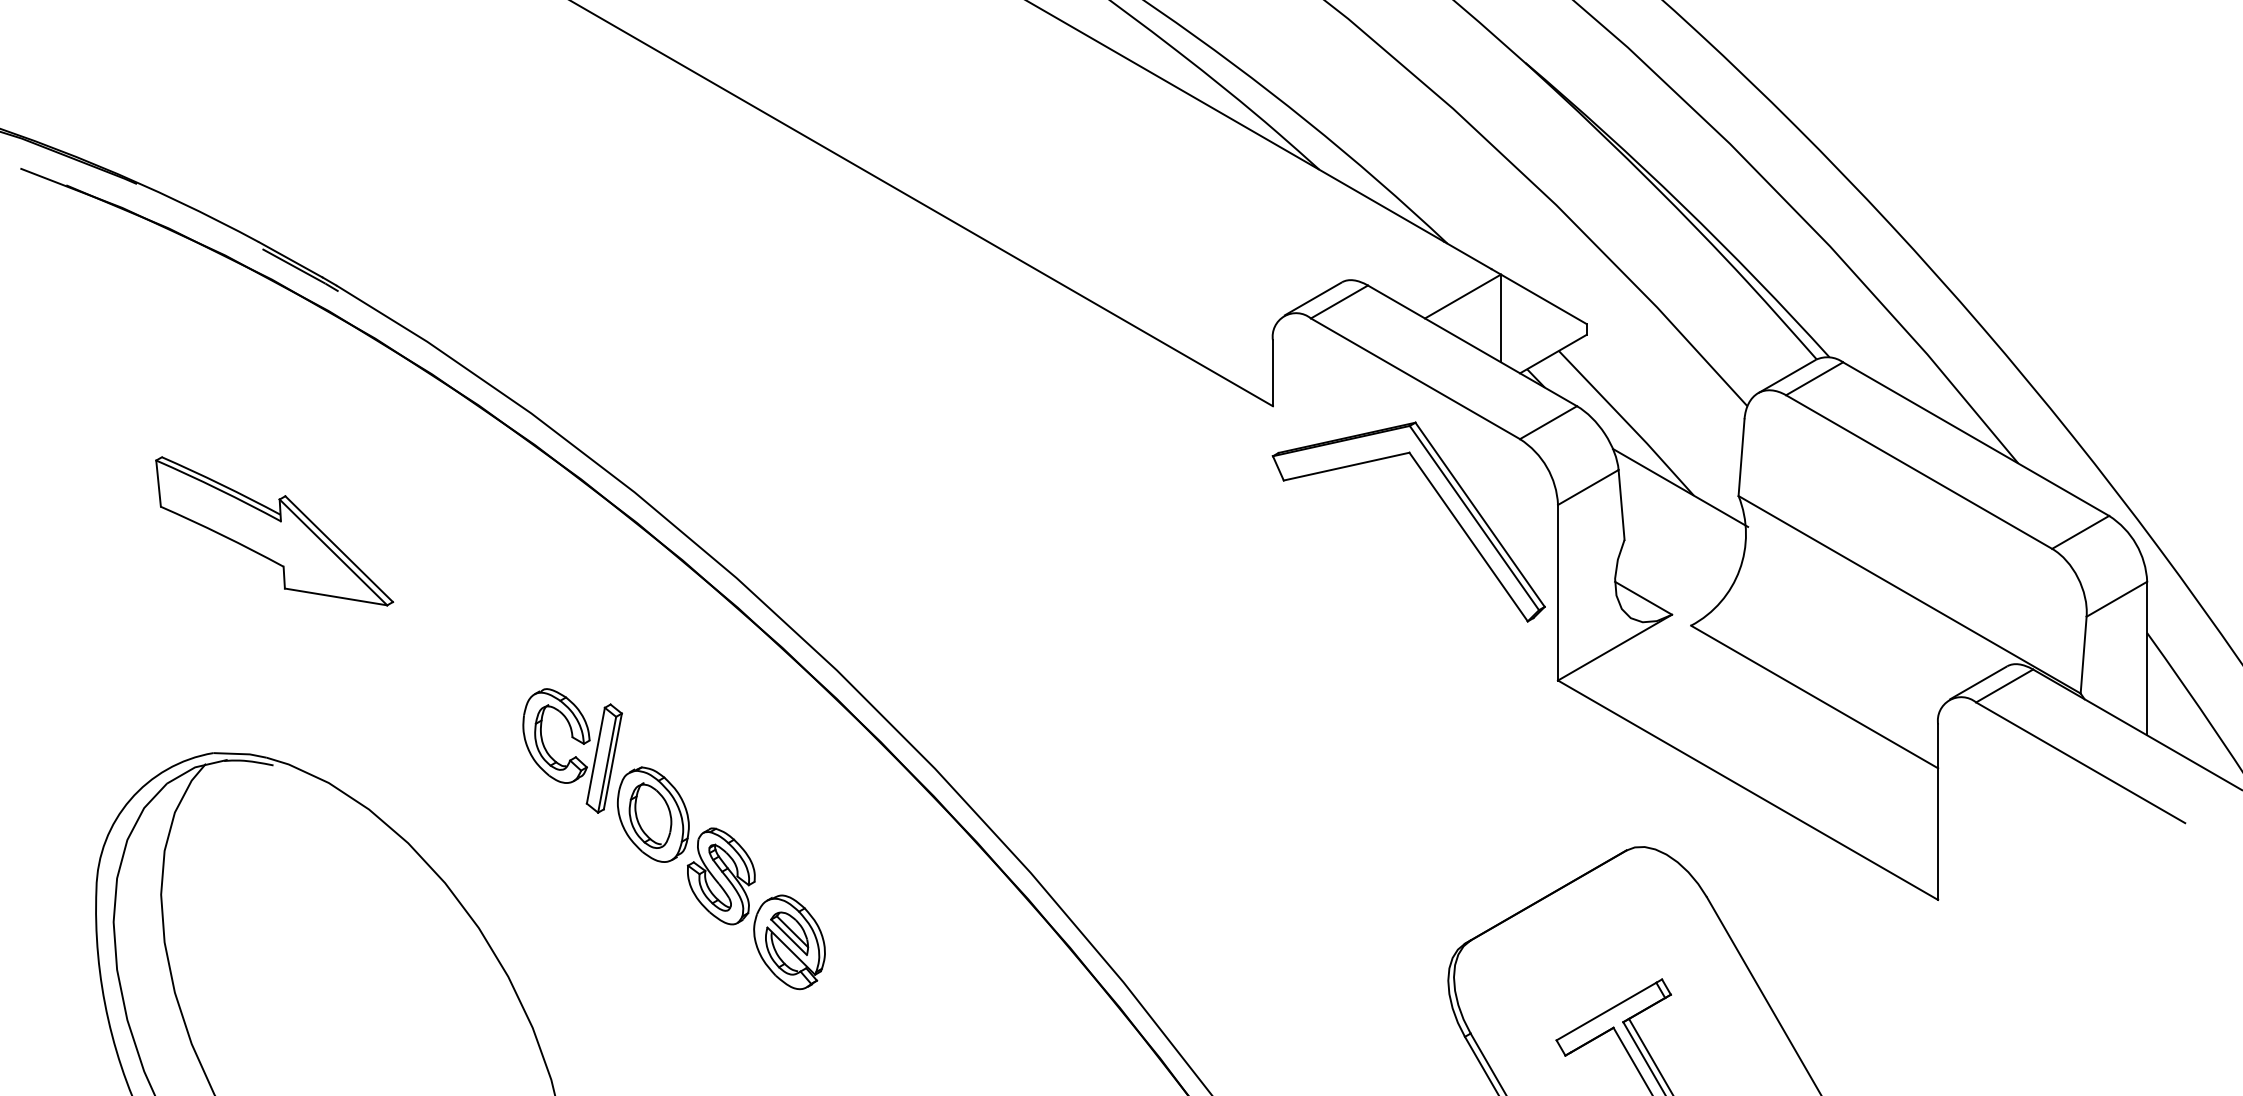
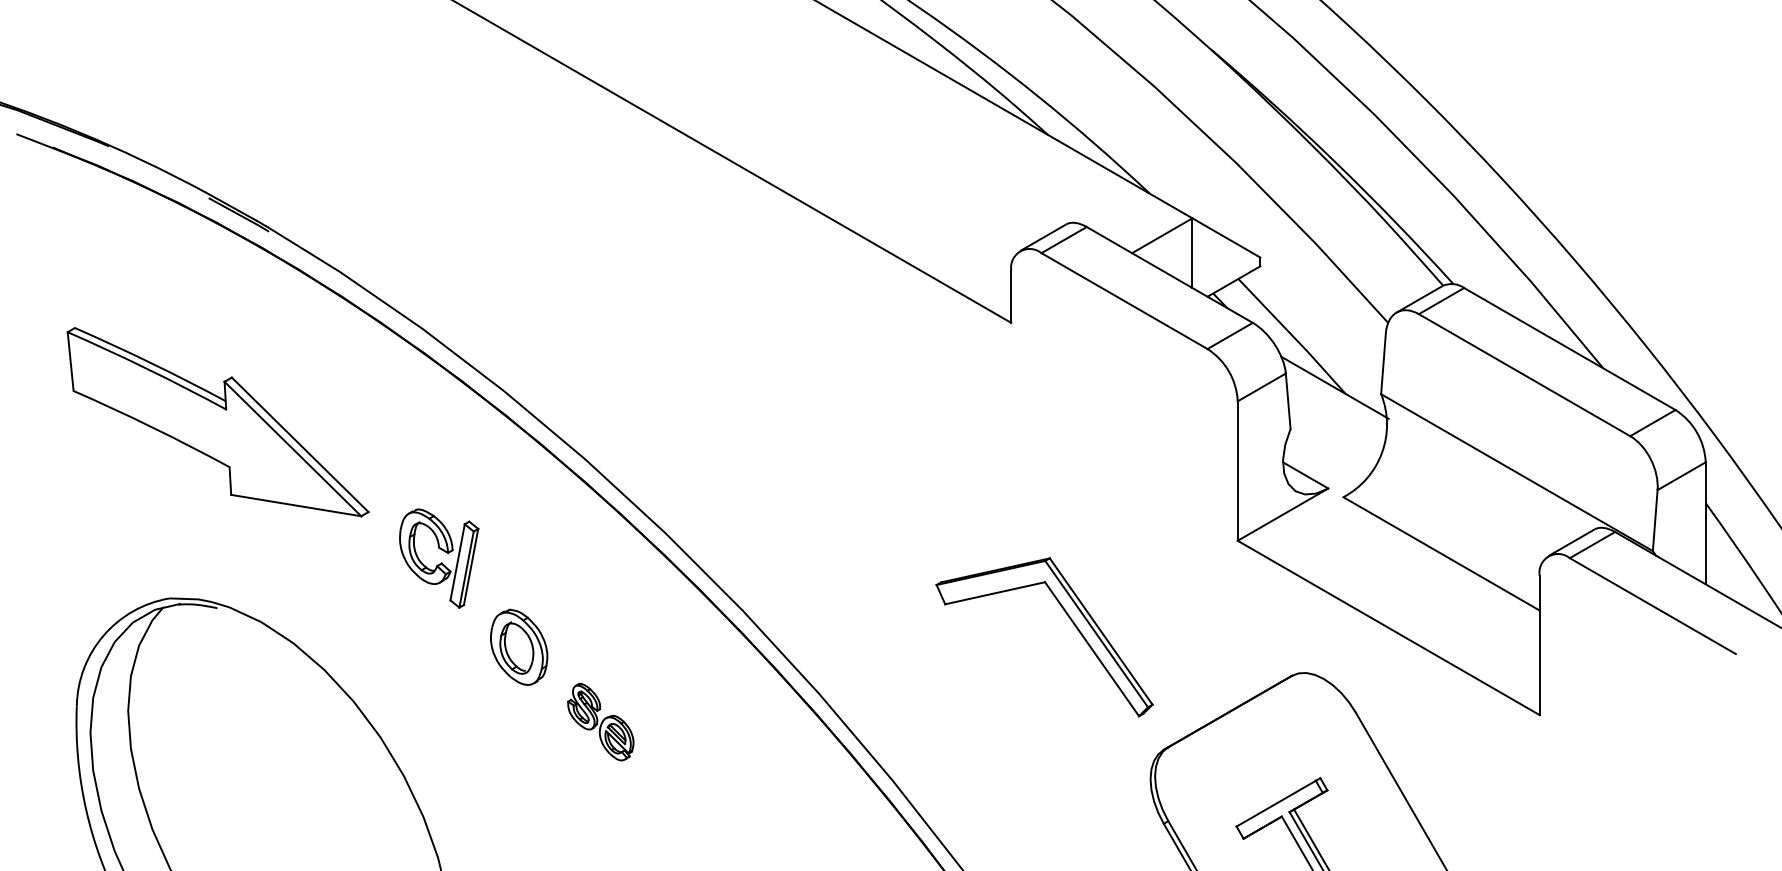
part: (1441, 500) -> (1070, 620), moved
part: (274, 531) -> (218, 422), size x1.6
part: (574, 756) -> (440, 562), moved
part: (755, 908) -> (600, 721), size x0.6

